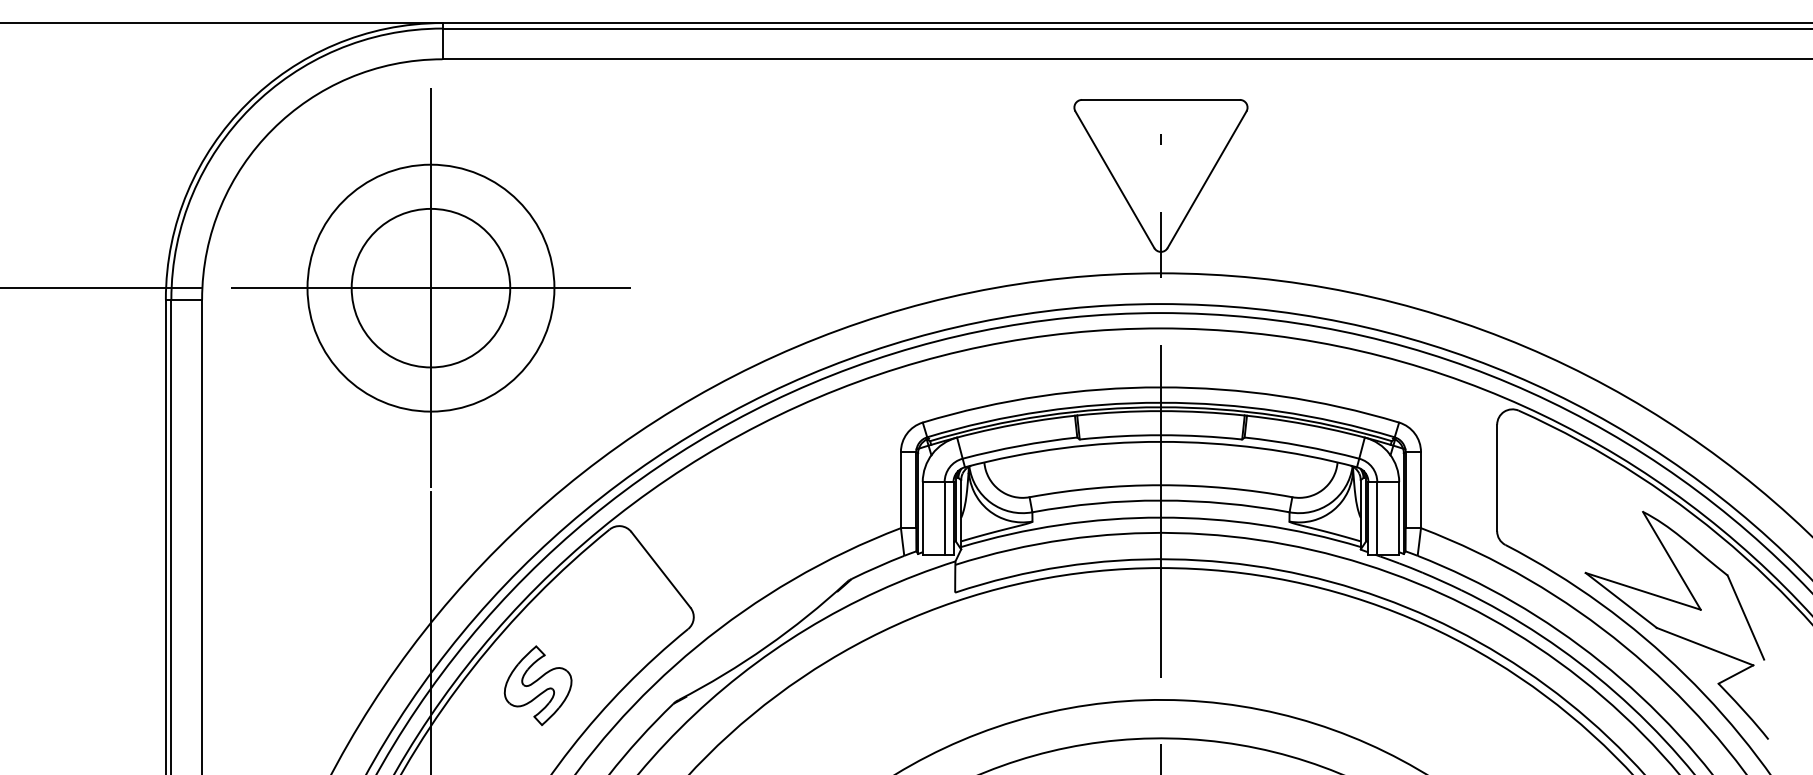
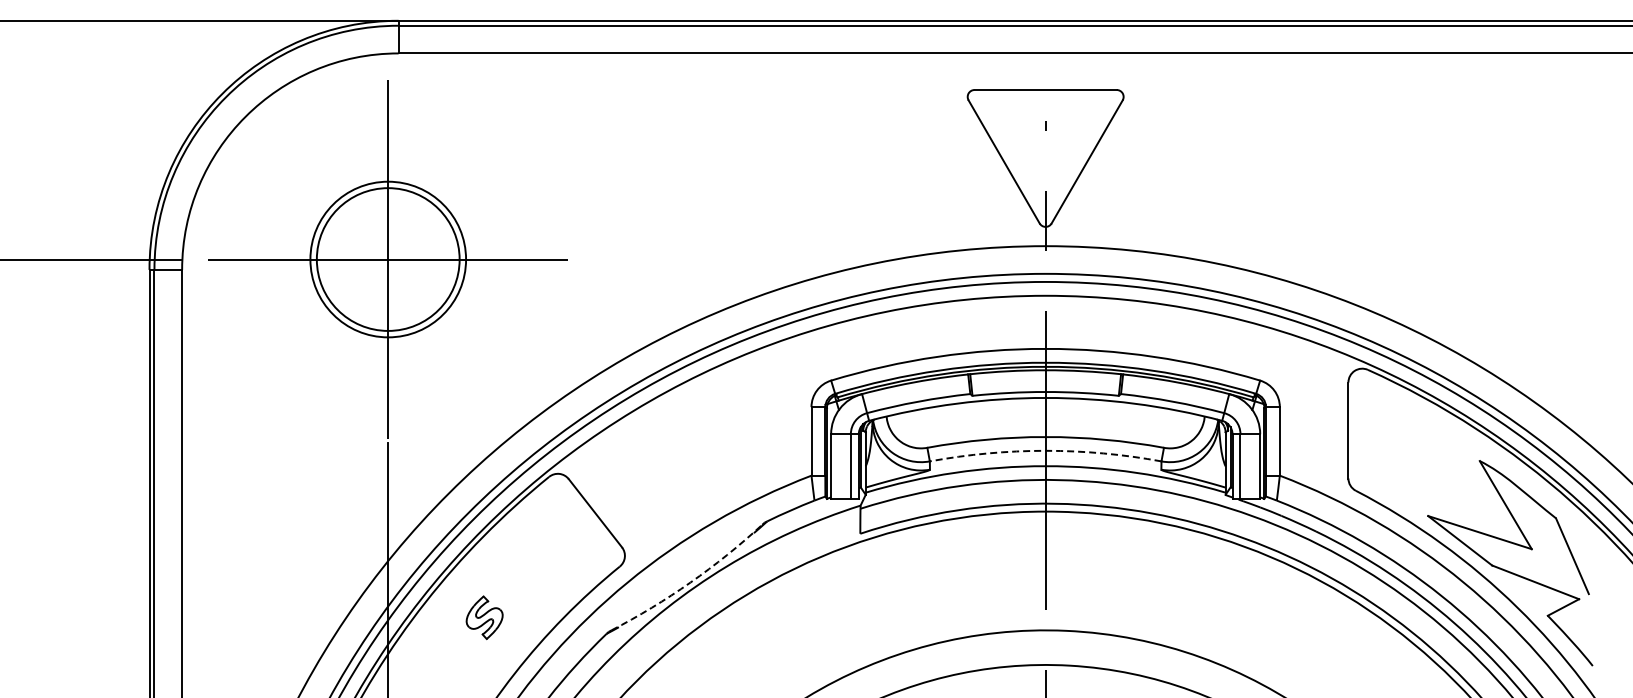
circle: (431, 288) -> (388, 259), size x0.7
arc: (1160, 500) -> (1045, 450), solid -> dashed
arc: (766, 646) -> (690, 582), solid -> dashed
part: (537, 685) -> (484, 617), size x0.6

